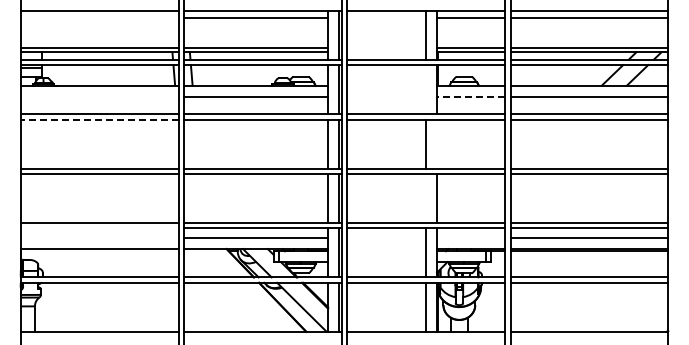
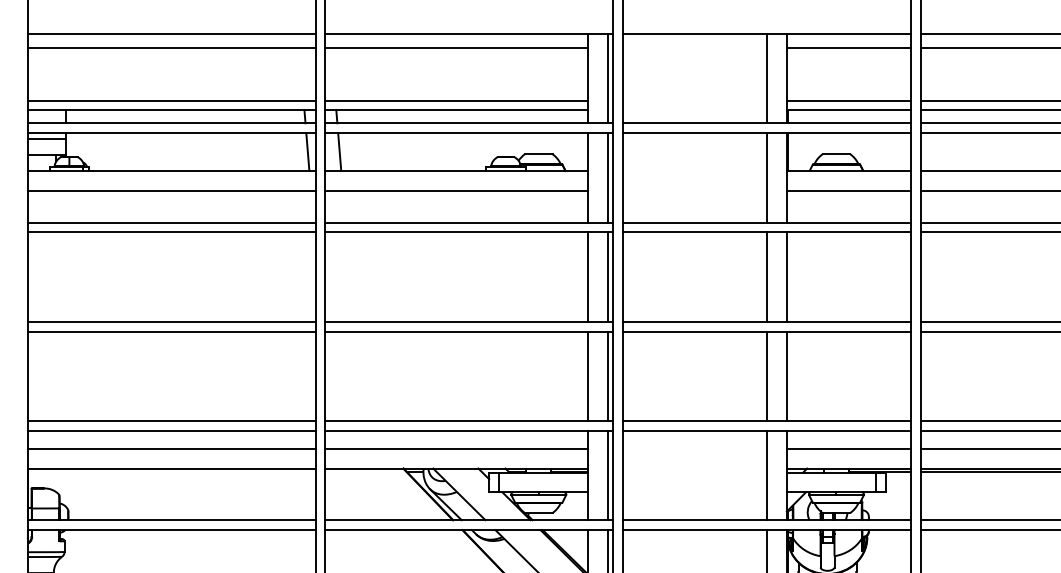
line: (99, 18) -> (171, 48), added
line: (426, 89) -> (767, 177), added
line: (99, 96) -> (171, 190), added
line: (470, 96) -> (847, 190), dashed -> solid
line: (99, 119) -> (171, 232), dashed -> solid
line: (437, 143) -> (787, 276), added
line: (426, 198) -> (767, 376), added
line: (99, 228) -> (171, 431), added
line: (99, 238) -> (171, 449), added
line: (471, 238) -> (849, 449), added

